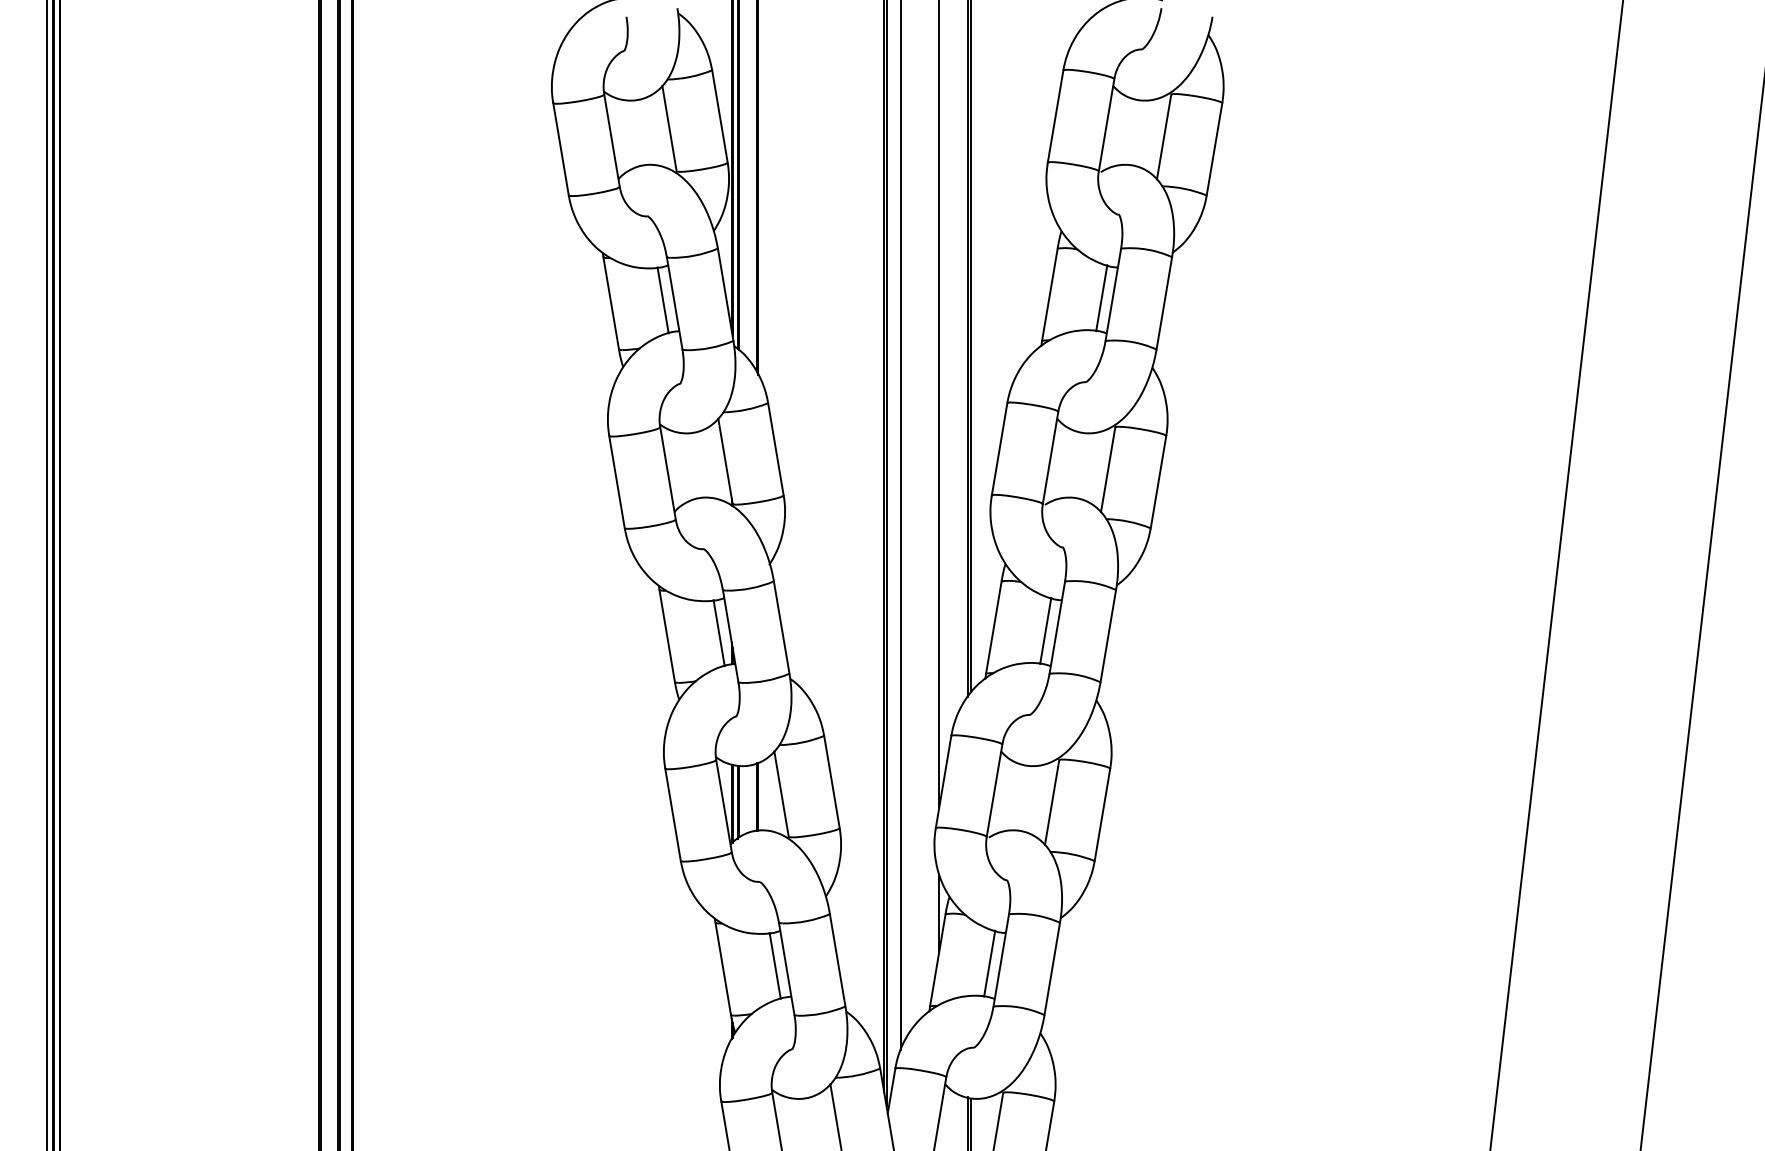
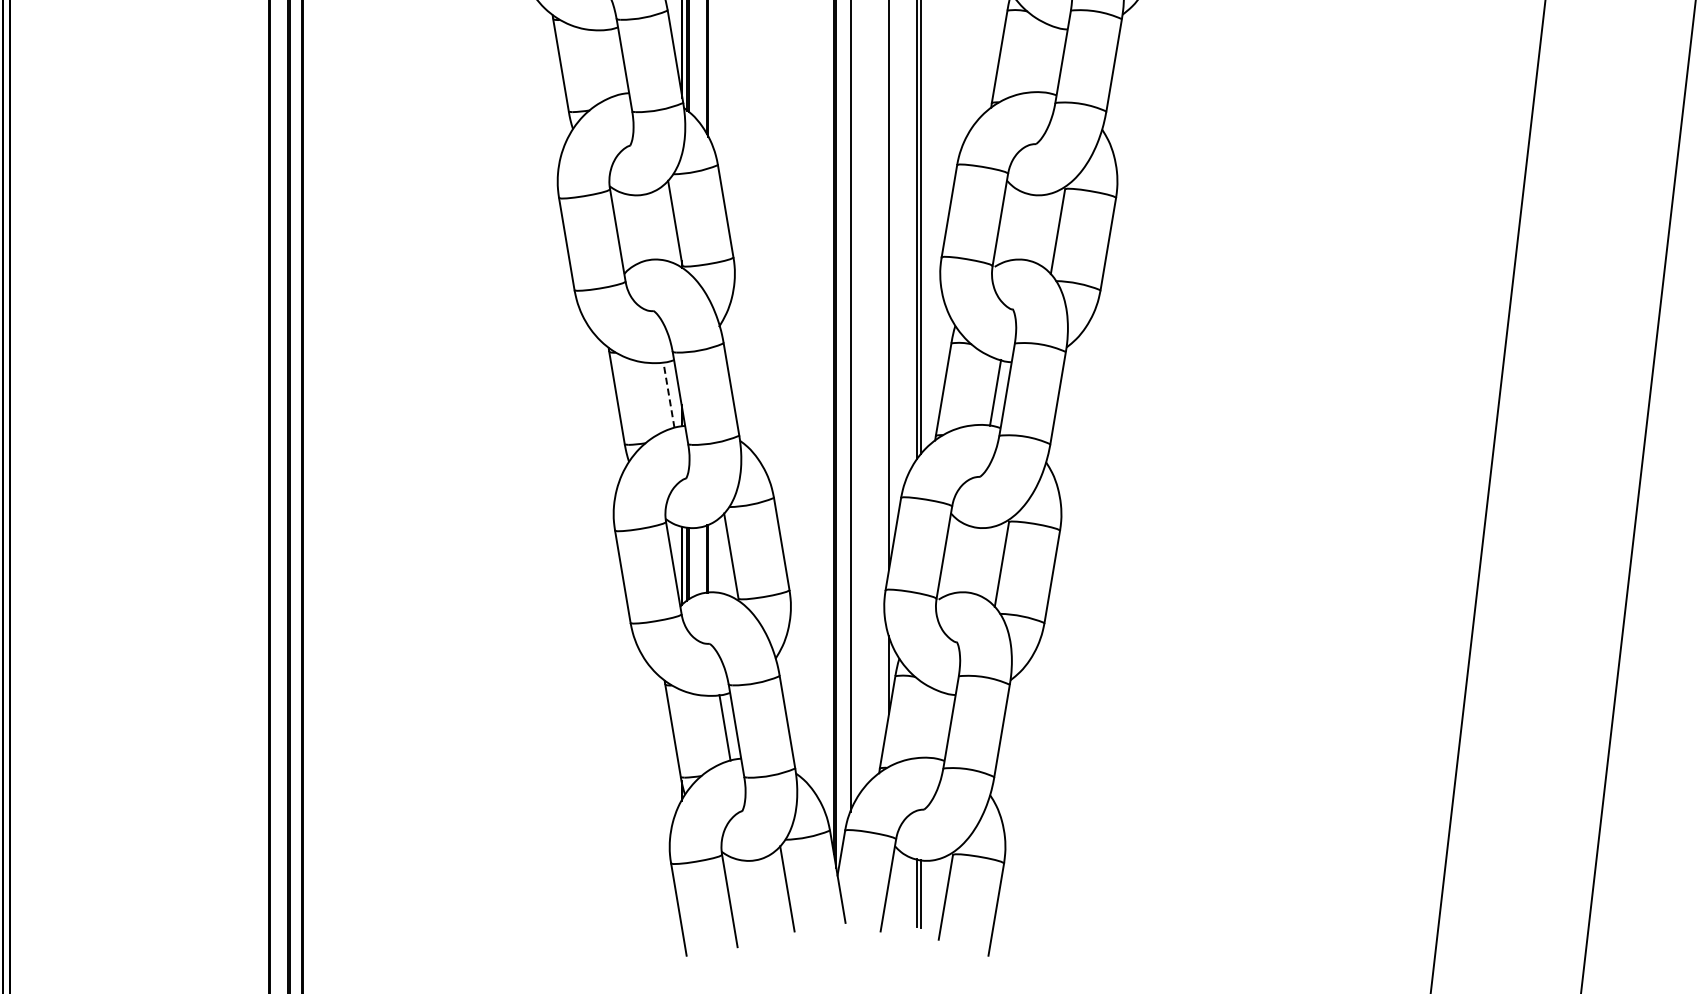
line: (1101, 298) -> (1051, 60), removed
line: (662, 300) -> (612, 62), removed
line: (719, 632) -> (669, 394), solid -> dashed
line: (989, 963) -> (939, 725), removed

